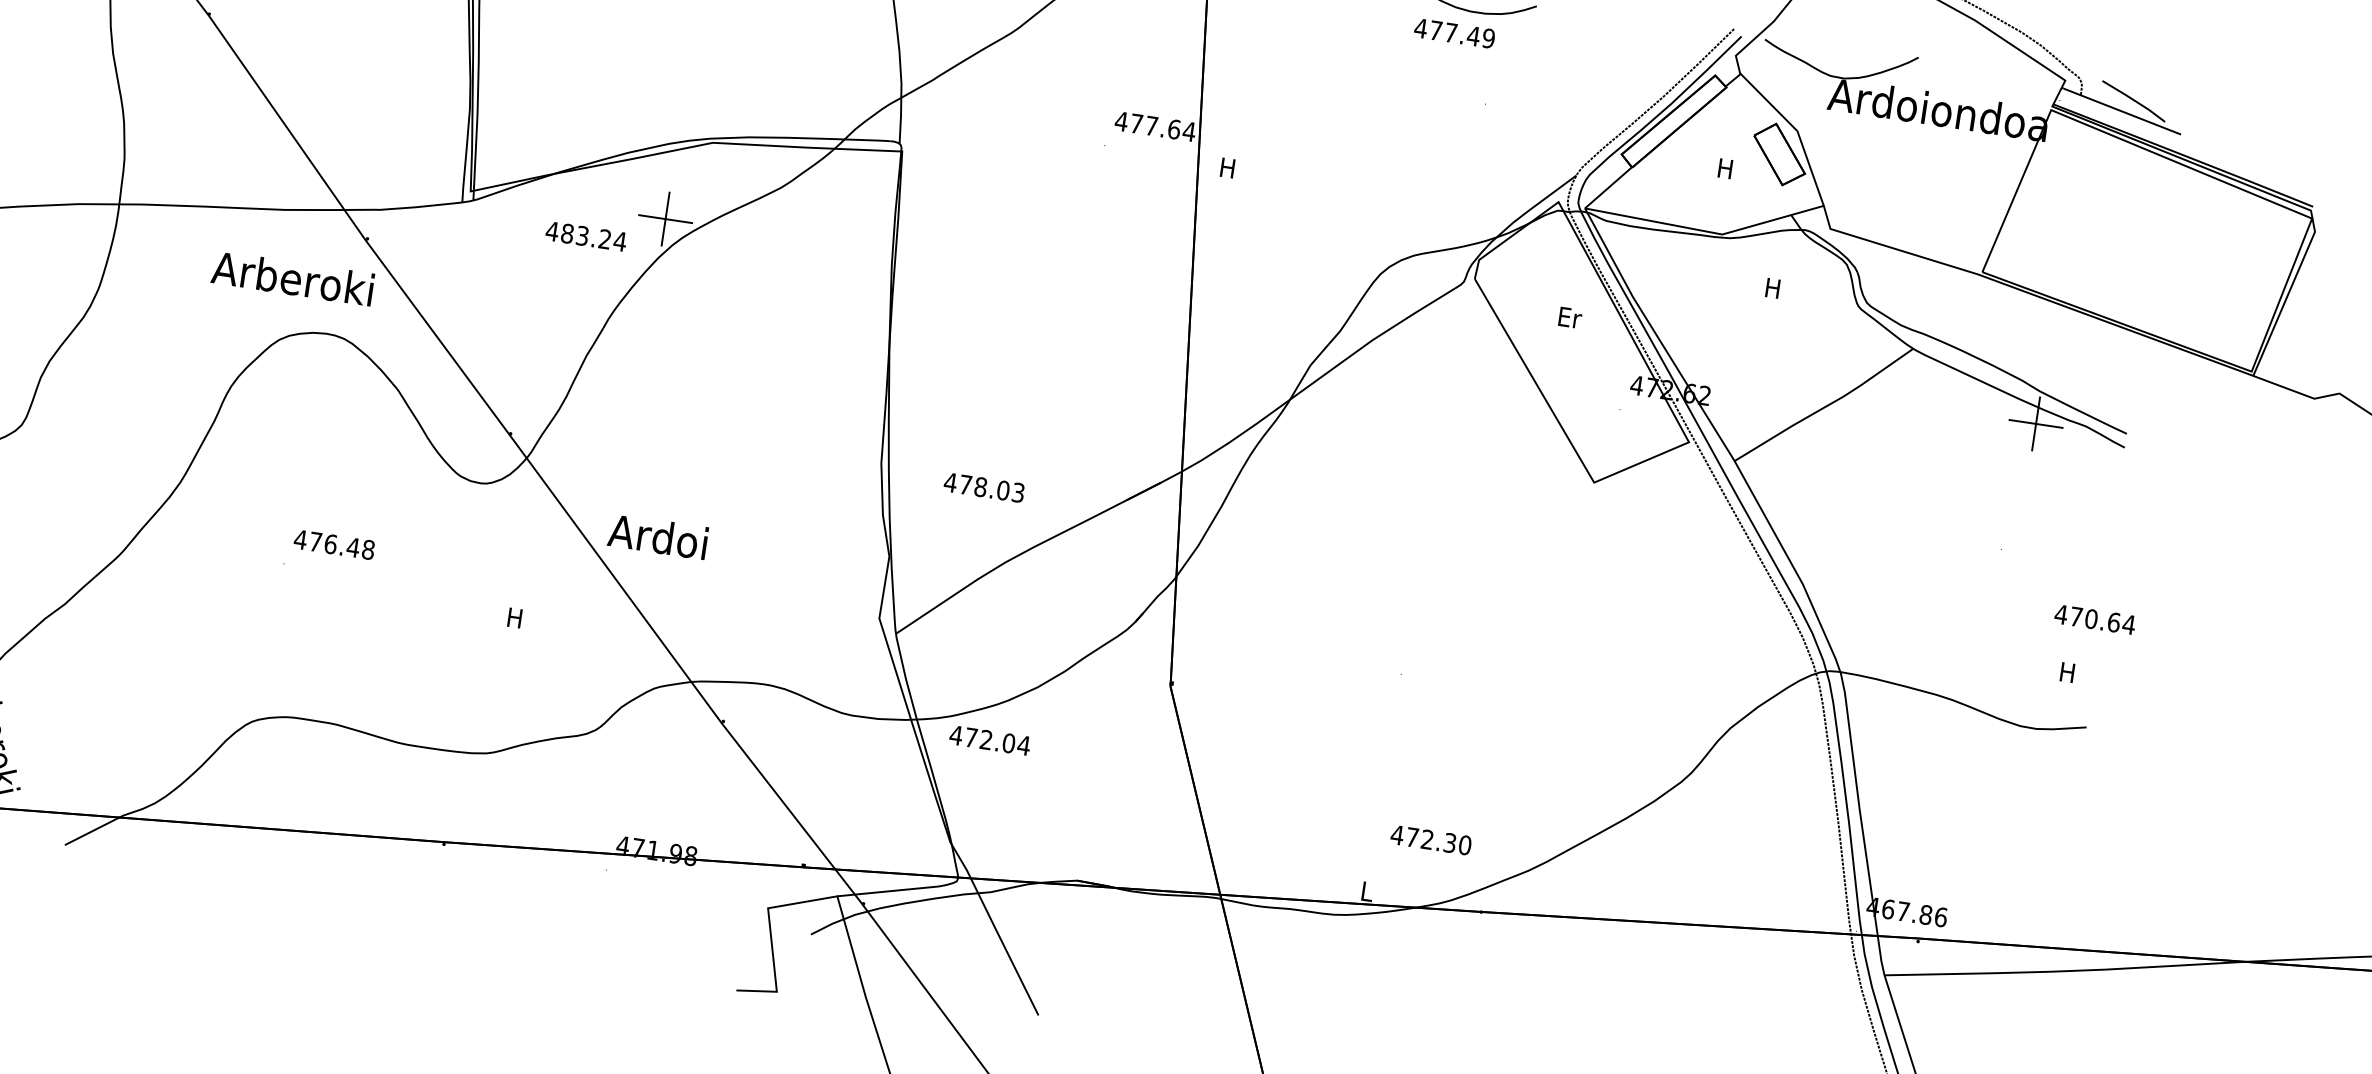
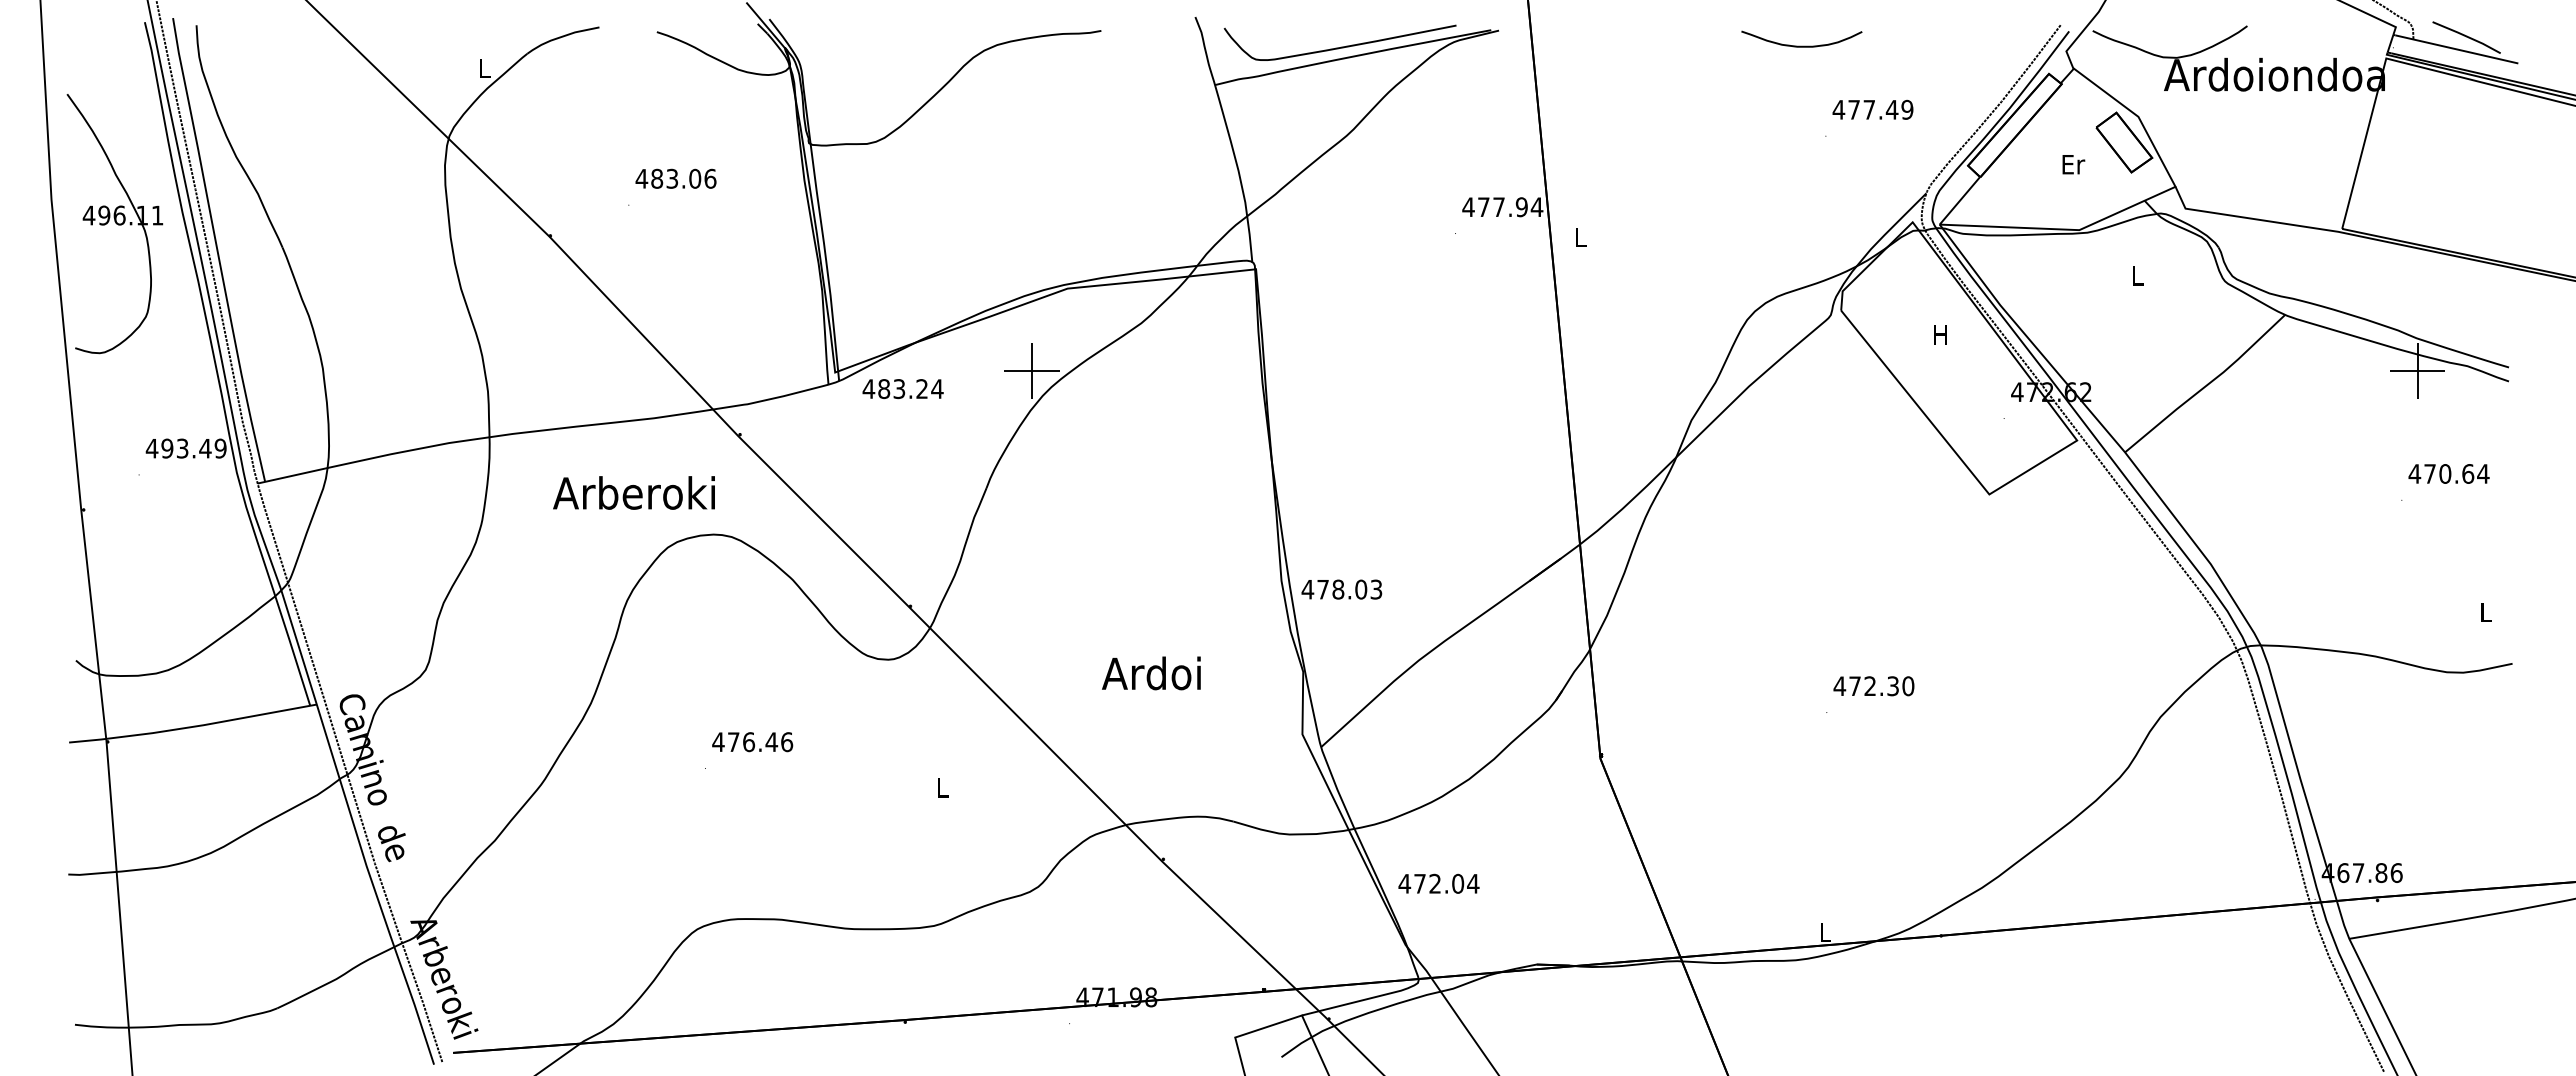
text: (1454, 33) -> (1872, 109), moved
text: (1173, 129) -> (1521, 207), 477.64 -> 477.94
text: (1227, 168) -> (1580, 237), H -> L
text: (1726, 168) -> (2073, 164), H -> Er
text: (585, 236) -> (902, 389), moved
text: (292, 277) -> (633, 492), moved
text: (1773, 287) -> (2137, 275), H -> L
text: (1570, 317) -> (1941, 334), Er -> H
text: (983, 487) -> (1341, 589), moved
text: (658, 536) -> (1151, 673), moved
text: (369, 549) -> (787, 741), 476.48 -> 476.46
text: (514, 617) -> (941, 787), H -> L
text: (2094, 619) -> (2448, 473), moved
text: (2067, 672) -> (2485, 612), H -> L
text: (989, 740) -> (1438, 883), moved
text: (1430, 840) -> (1873, 686), moved

